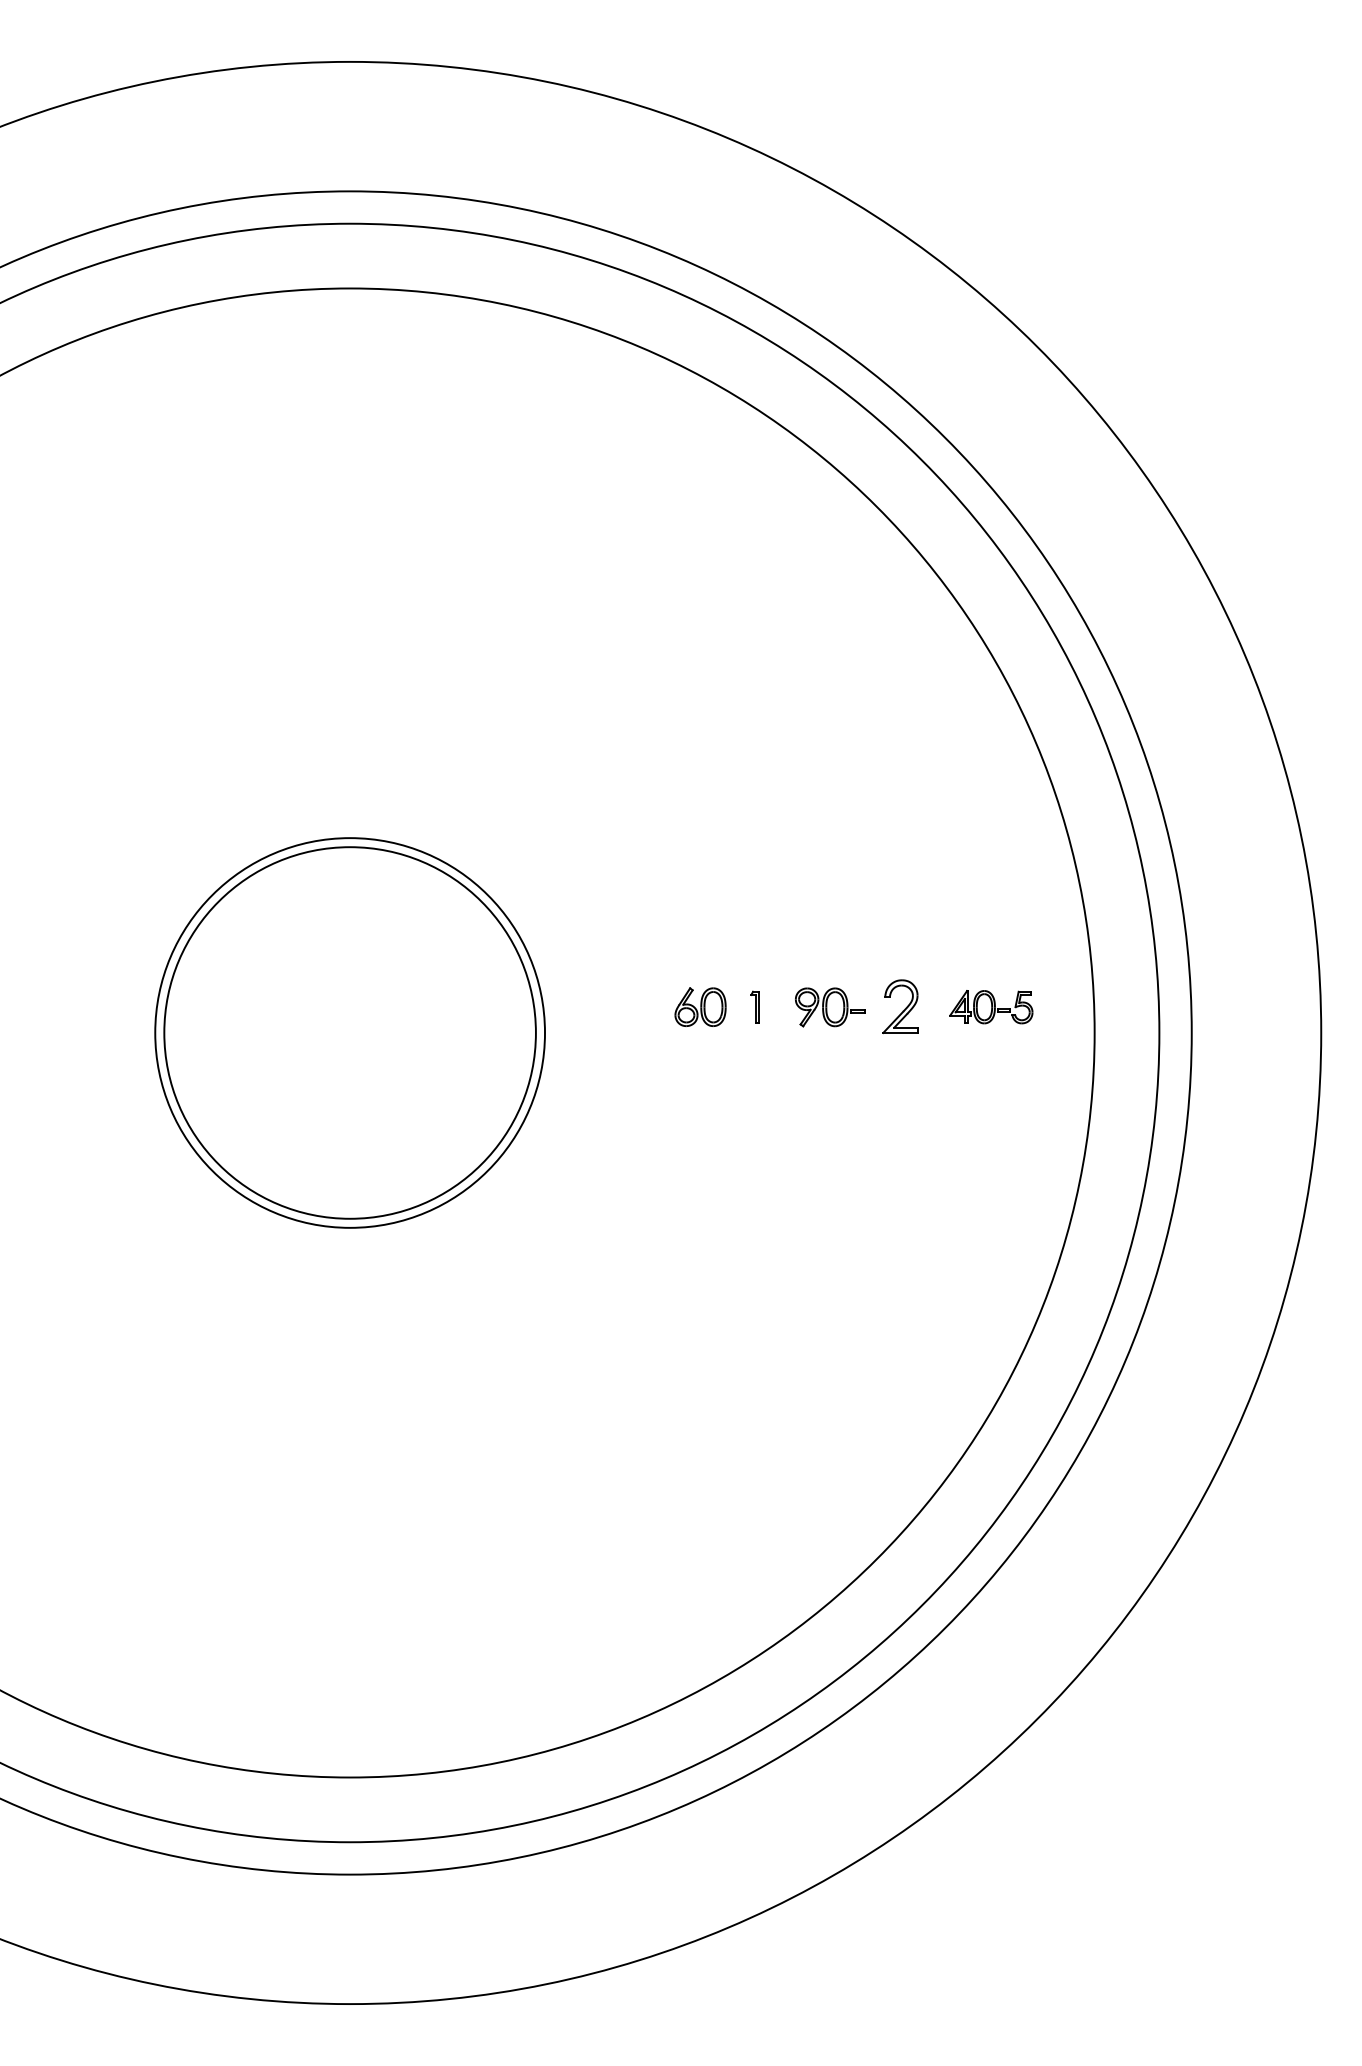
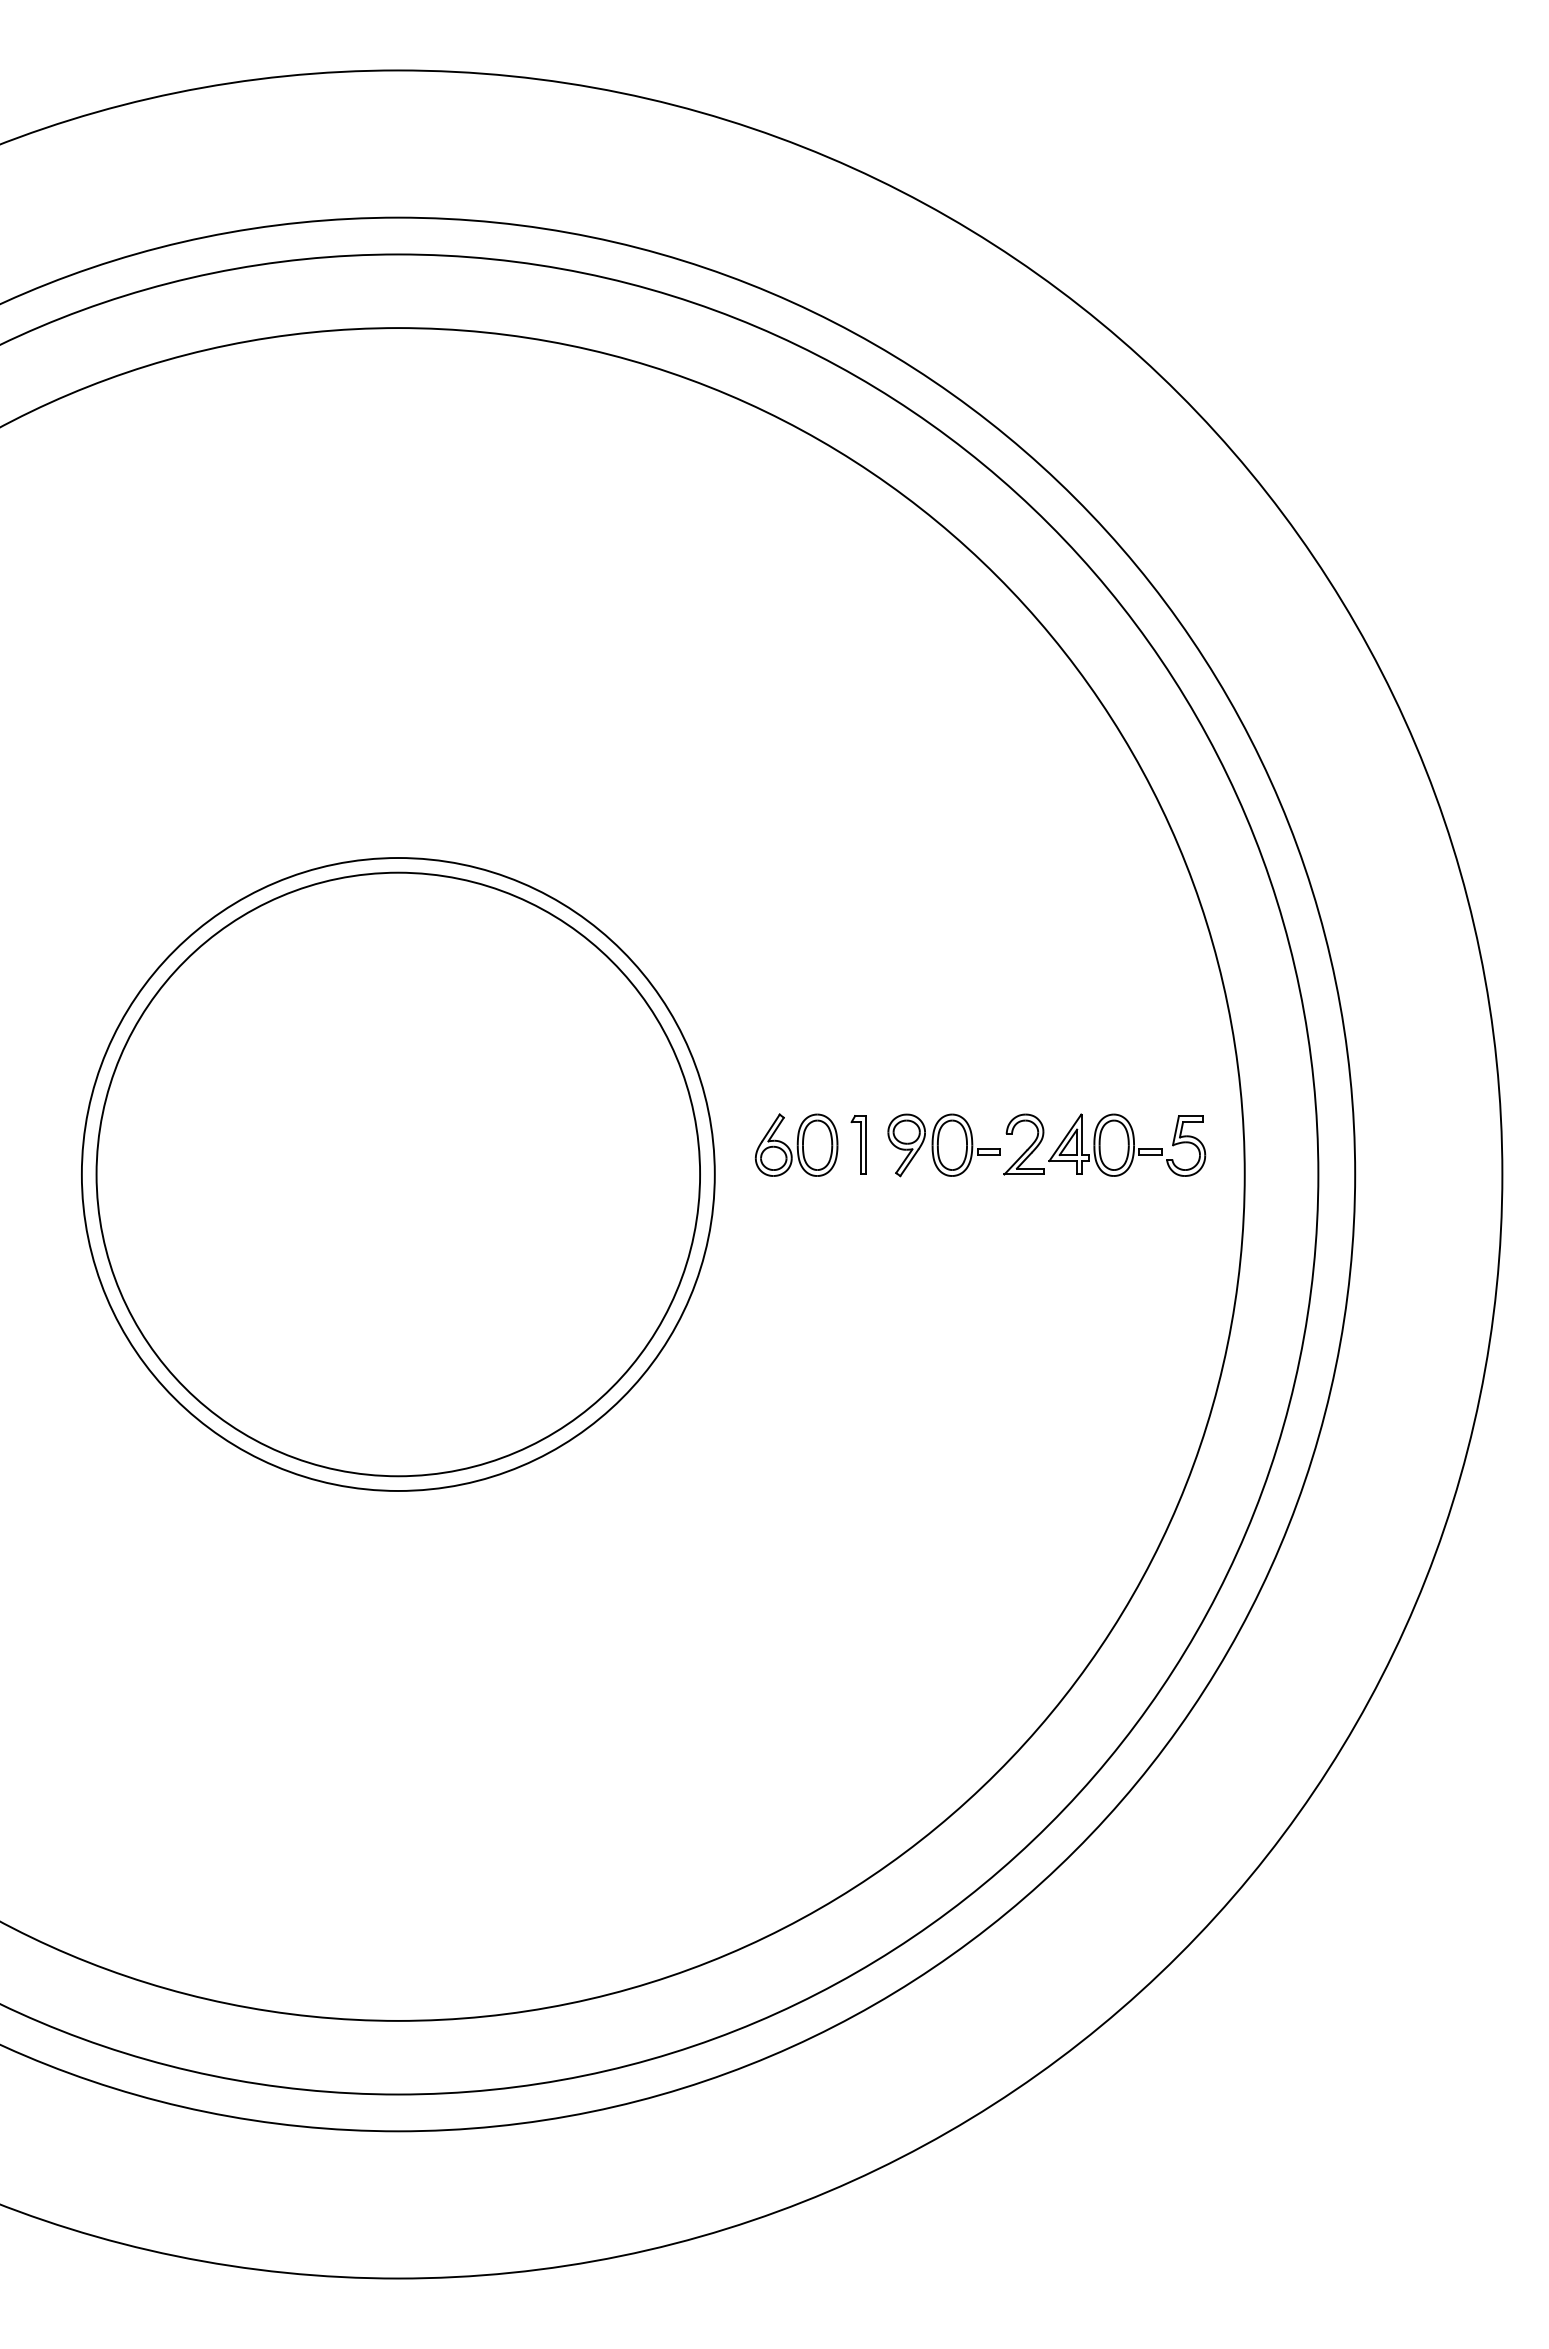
part: (700, 1006) -> (796, 1144), size x1.43
part: (754, 1006) -> (858, 1144), size x1.67
part: (991, 1006) -> (1127, 1144), size x1.67
part: (829, 1007) -> (943, 1145), size x1.43
circle: (349, 1033) -> (397, 1174), size x1.43
circle: (350, 1033) -> (398, 1174), size x1.43

